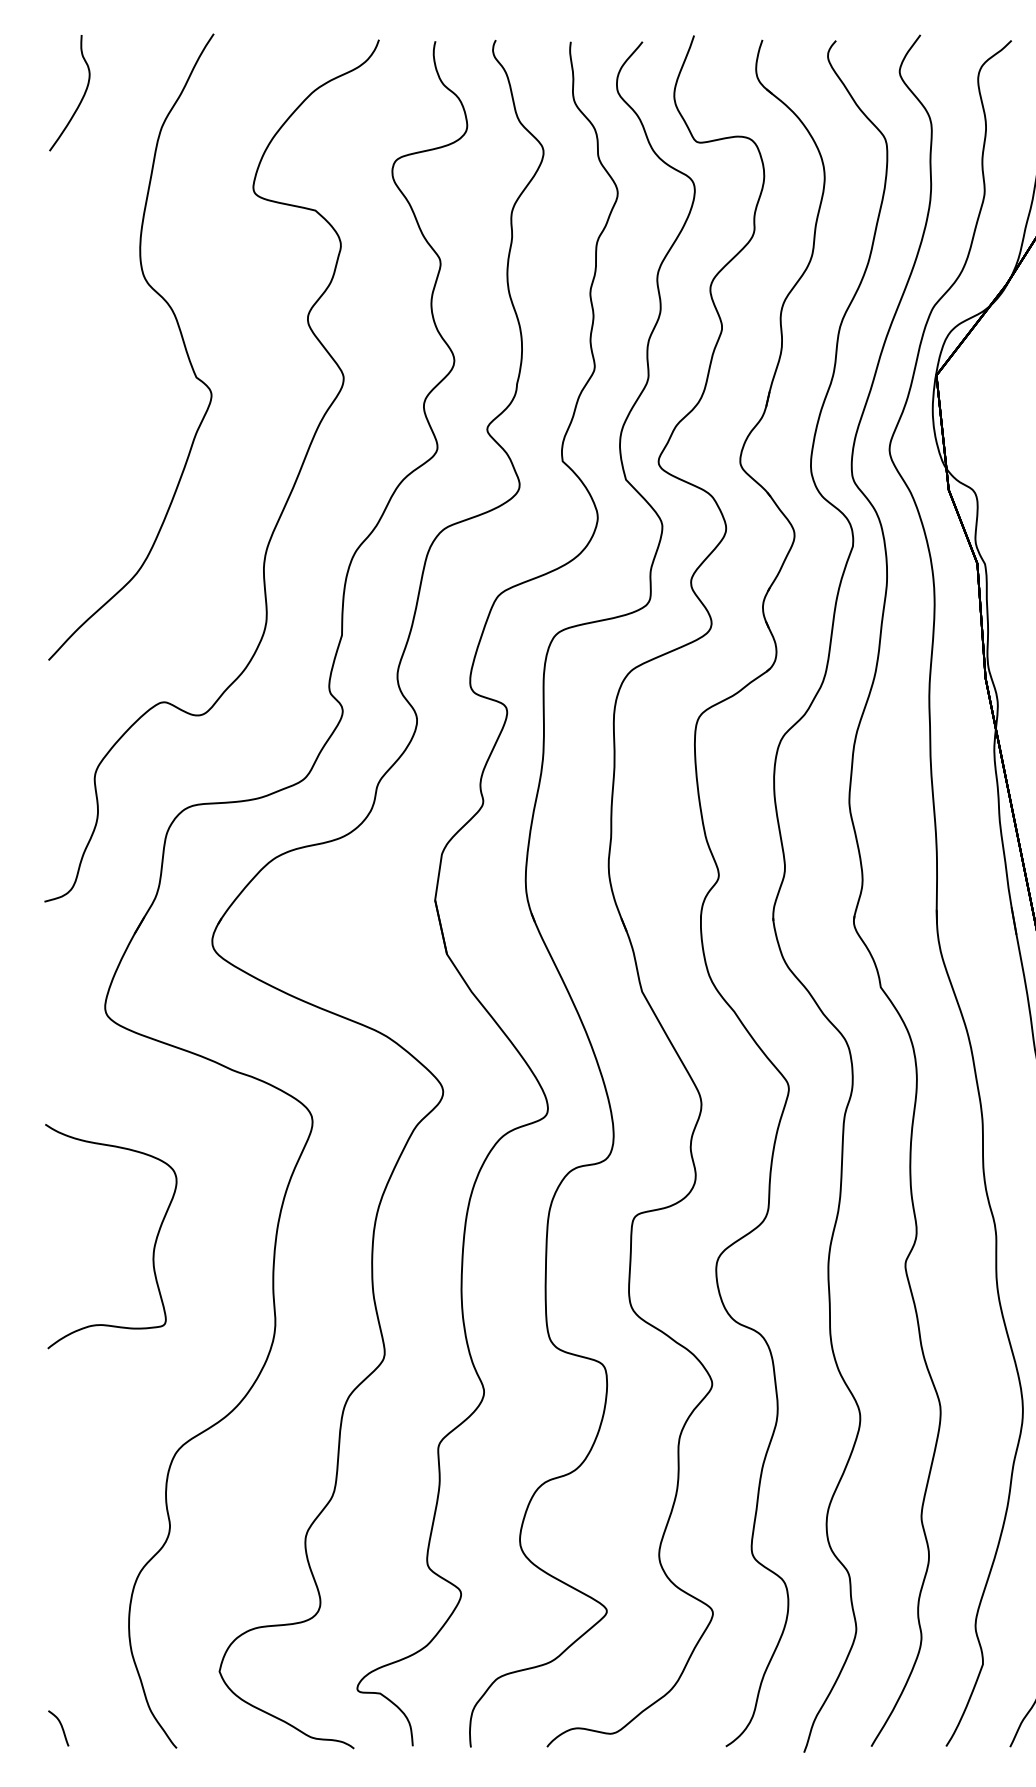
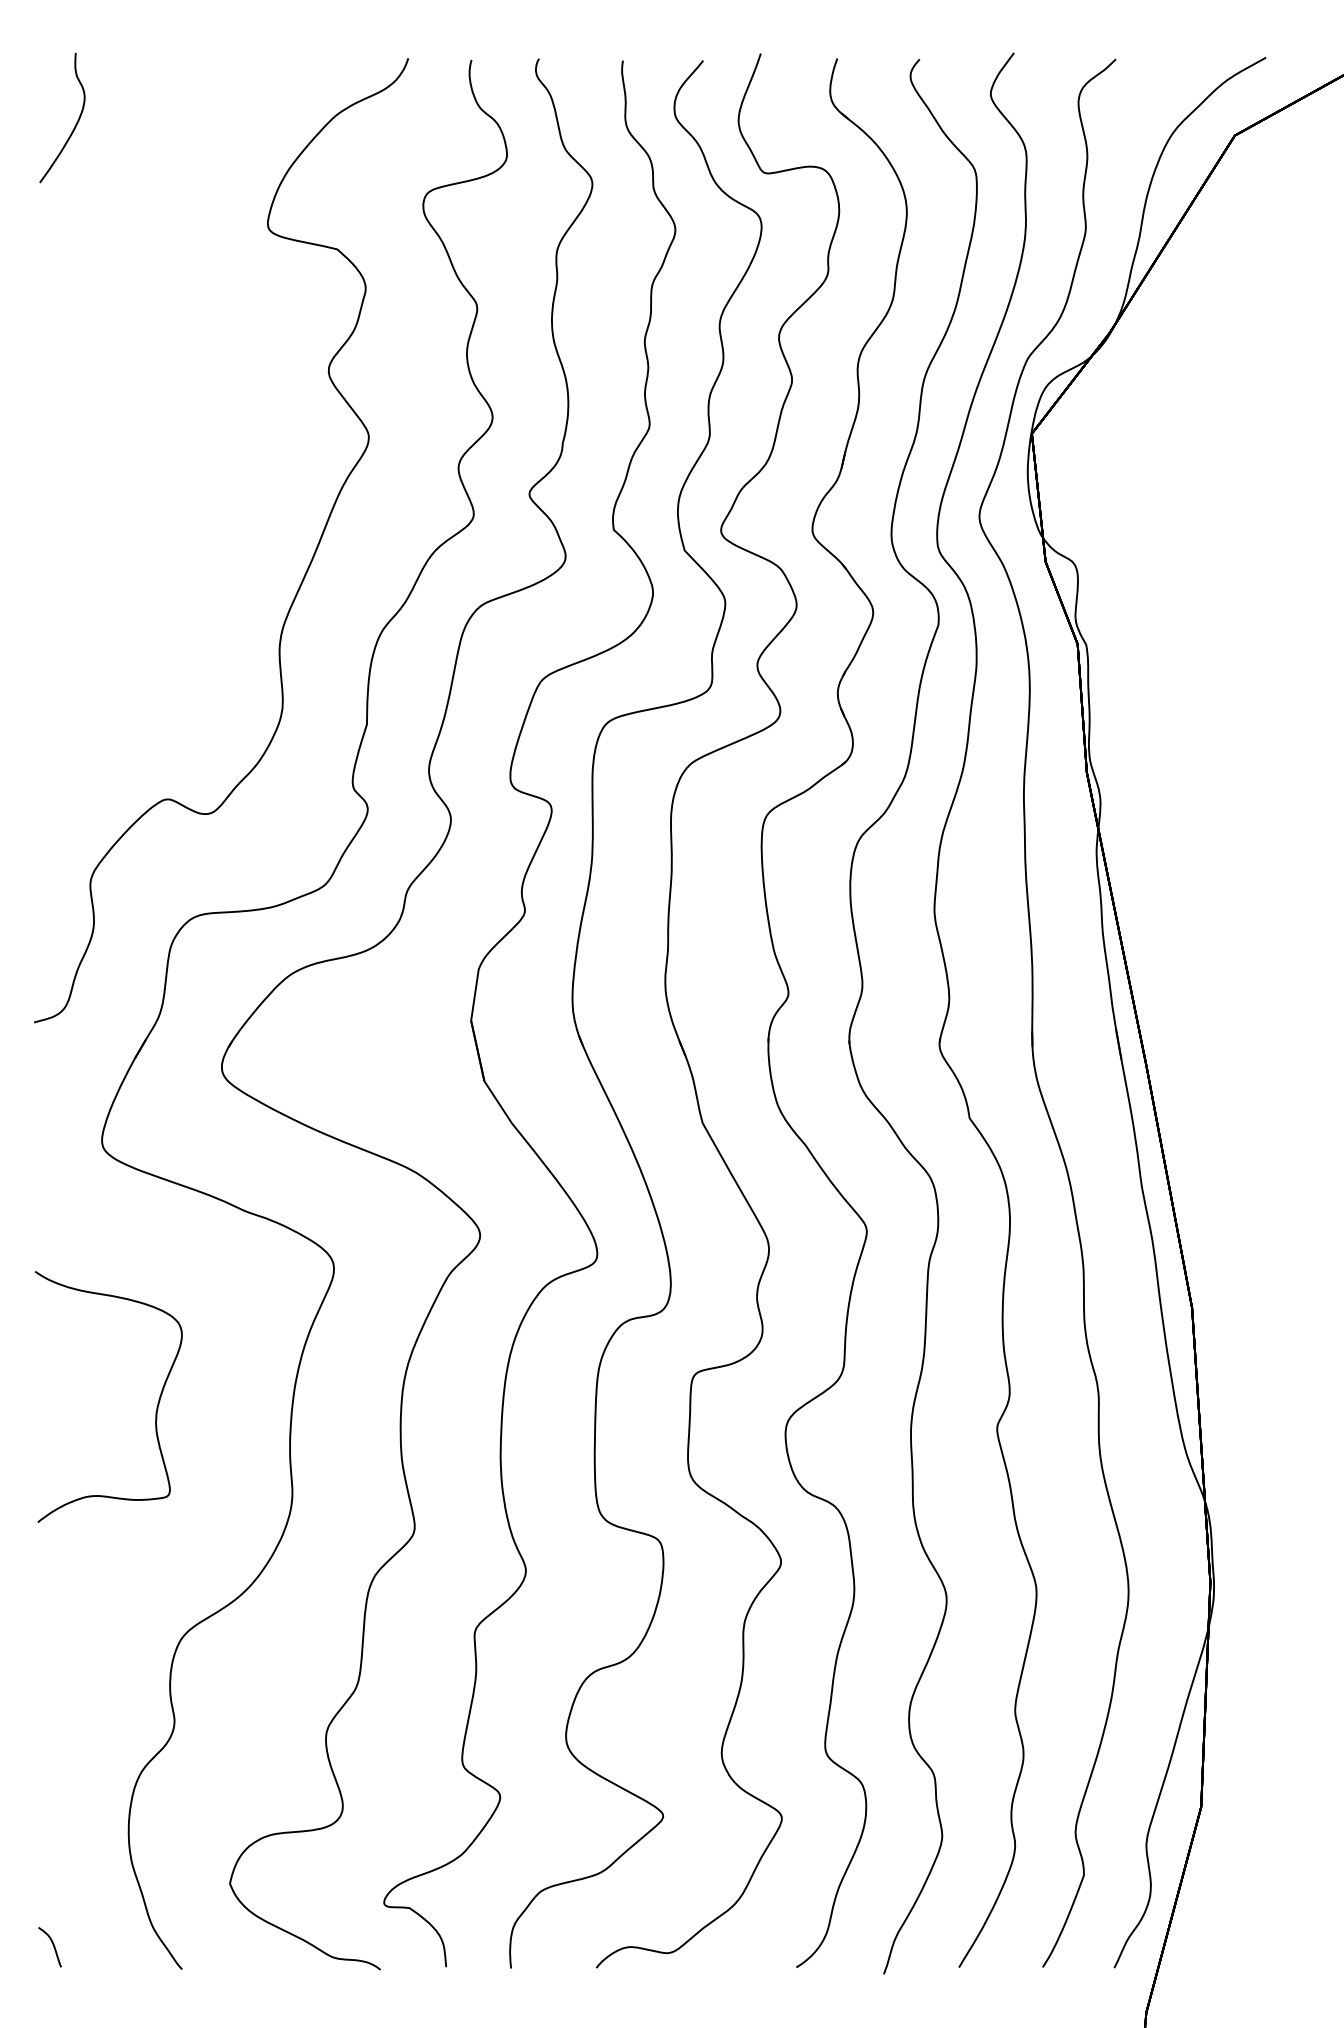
part: (180, 335) -> (186, 389), removed

